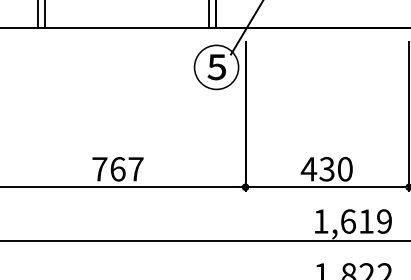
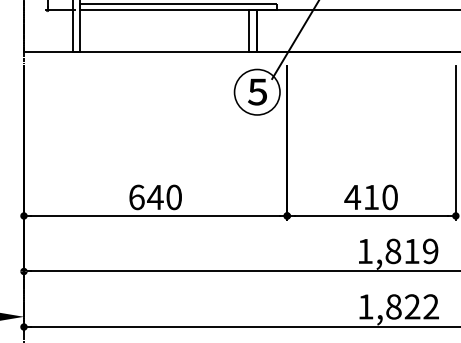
text: (117, 169) -> (155, 197), 767 -> 640
text: (326, 169) -> (370, 197), 430 -> 410
text: (348, 221) -> (393, 251), 1,619 -> 1,819

